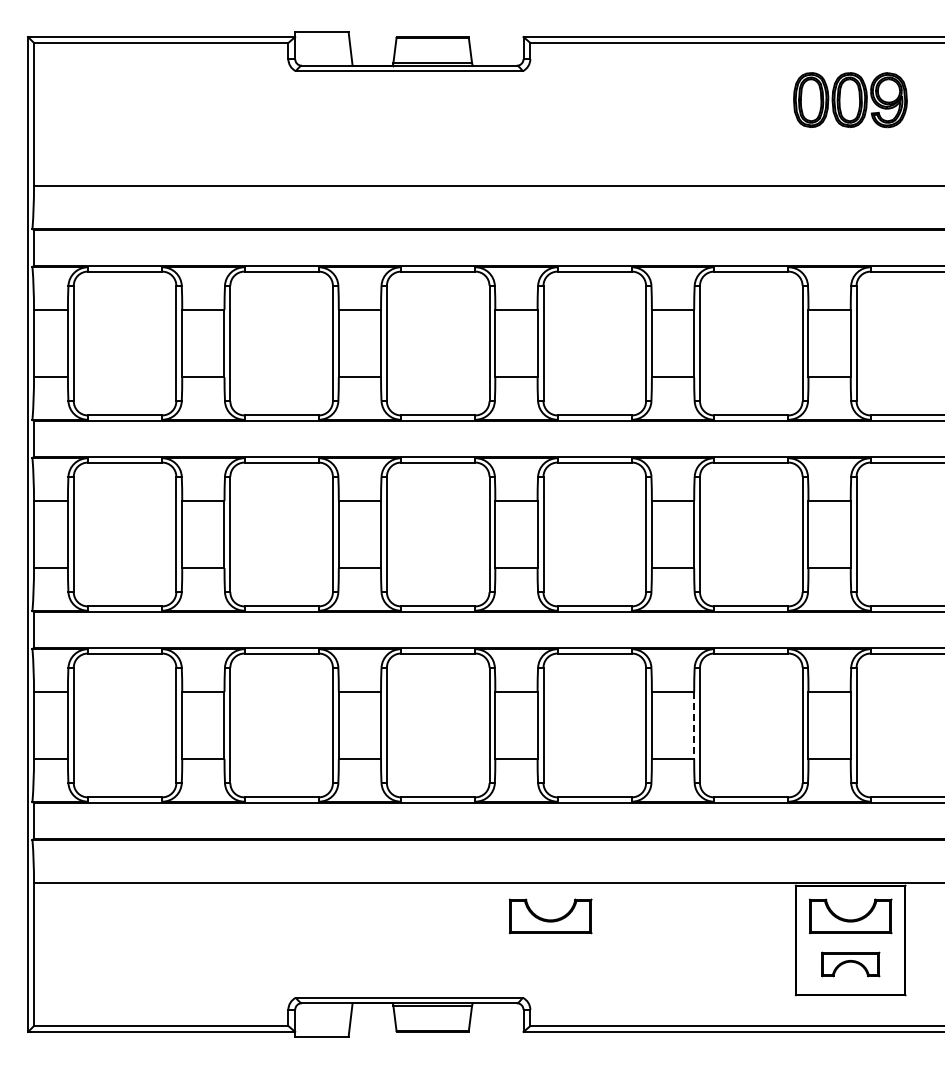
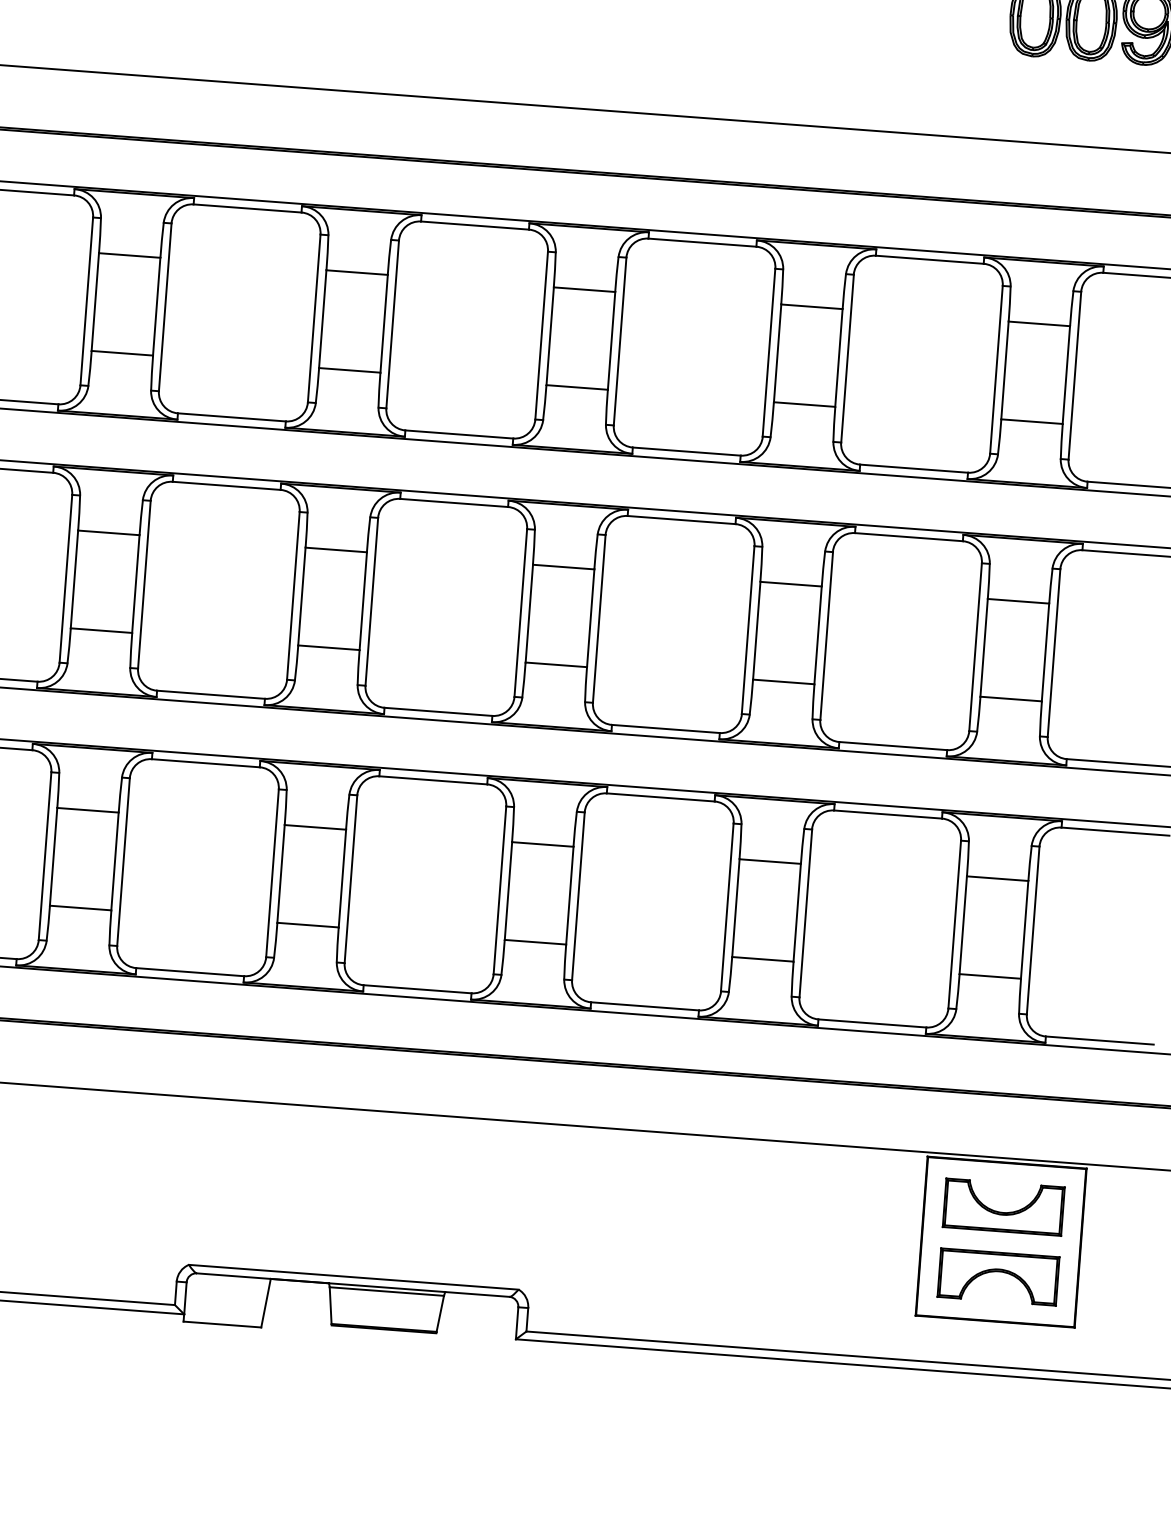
line: (694, 725) -> (797, 912), dashed -> solid
part: (550, 916) -> (567, 1174), removed
part: (850, 964) -> (998, 1277), size x1.43

